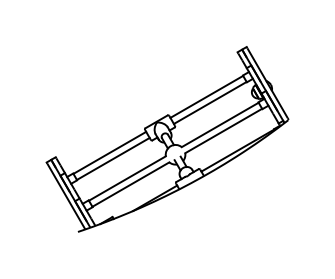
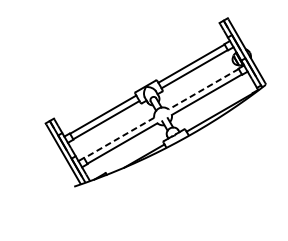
line: (219, 125) -> (203, 89), solid -> dashed
line: (126, 178) -> (118, 137), solid -> dashed

